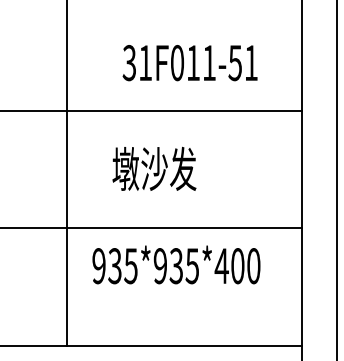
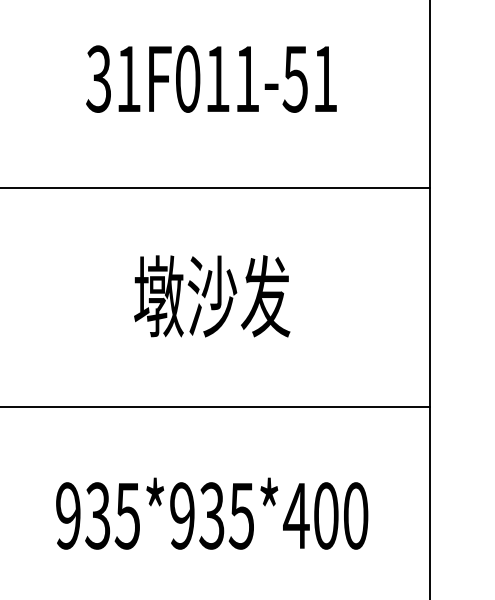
text: (189, 63) -> (210, 79), moved
text: (154, 168) -> (212, 295), moved
text: (176, 264) -> (212, 512), moved

